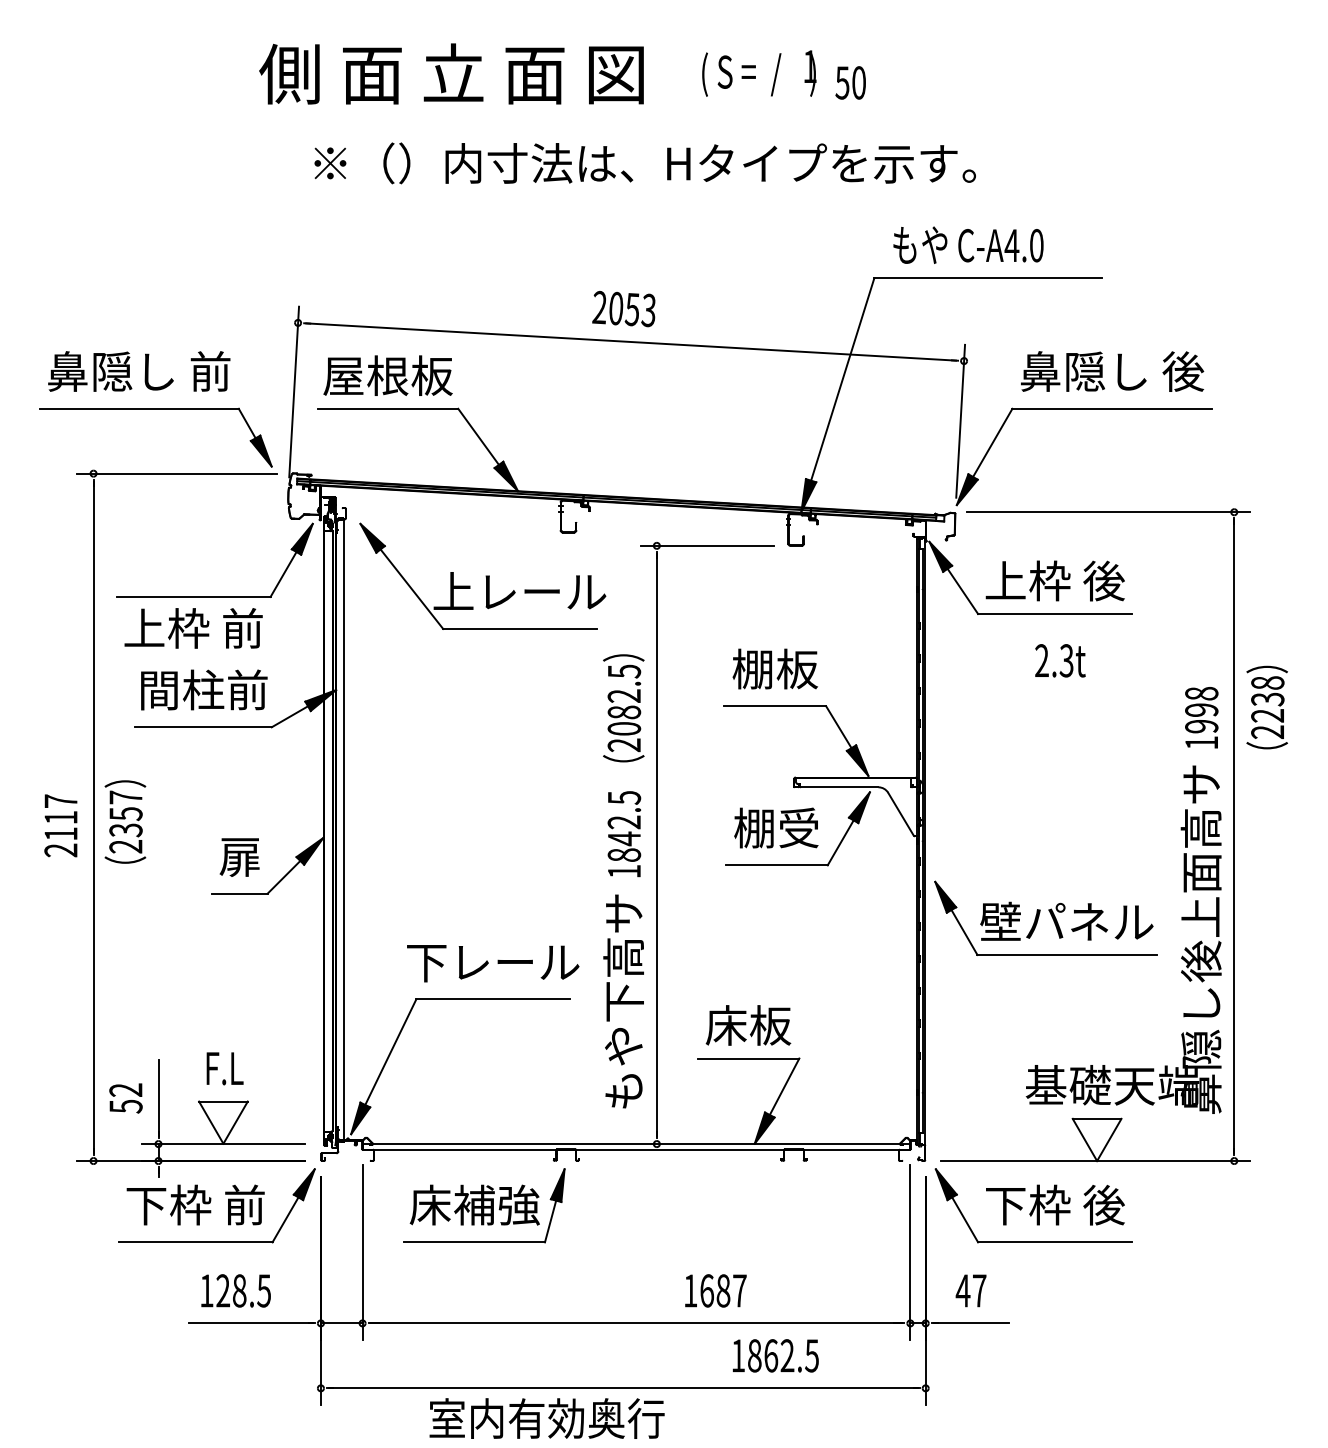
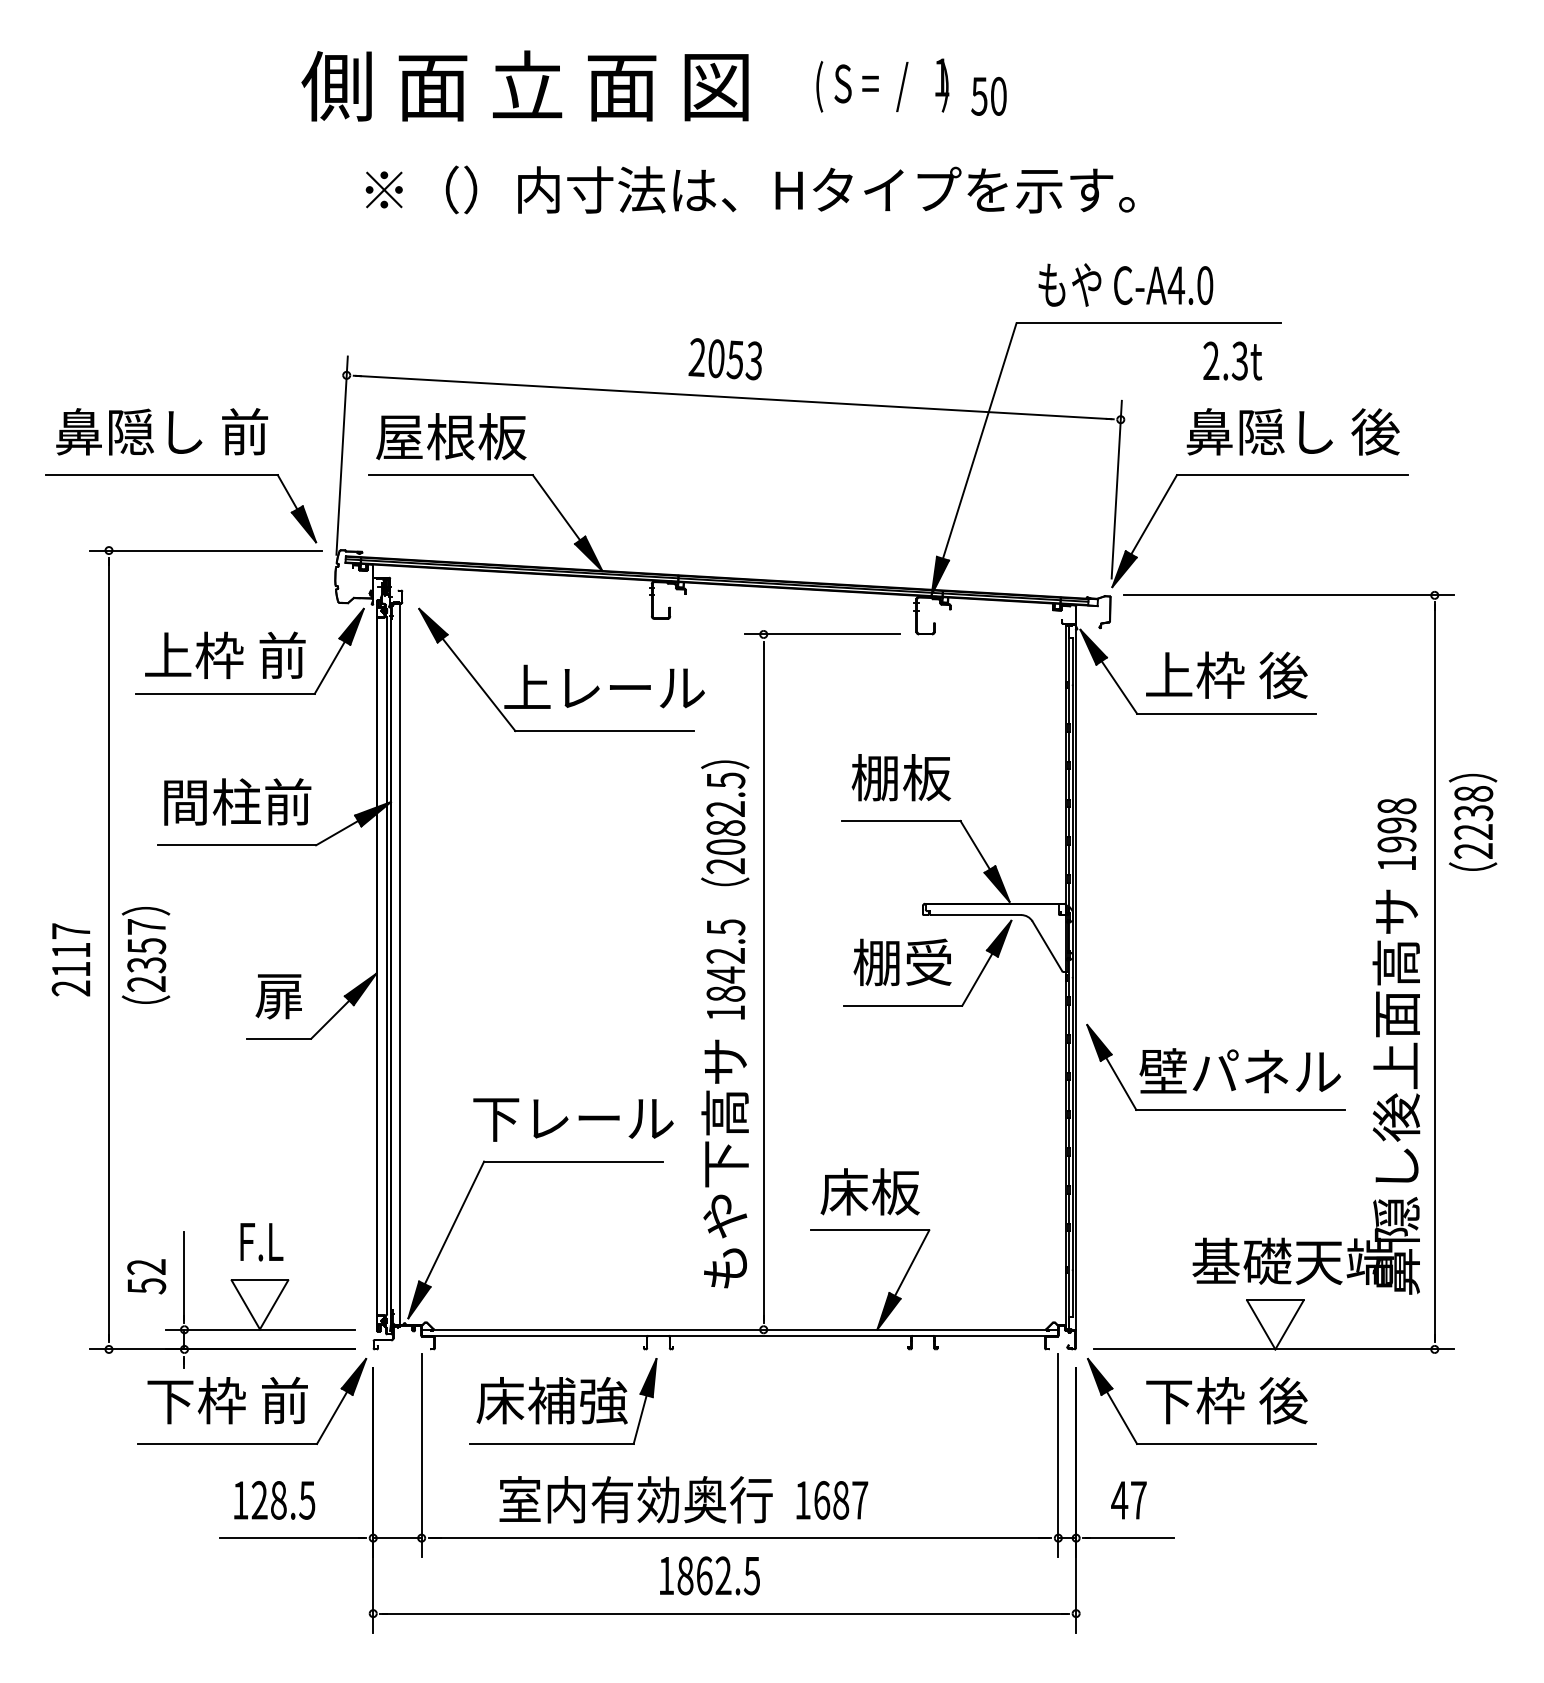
text: (193, 628) -> (225, 655), moved
text: (1060, 660) -> (1232, 360), moved
text: (775, 1355) -> (709, 1575), moved
text: (546, 1418) -> (635, 1499), moved

